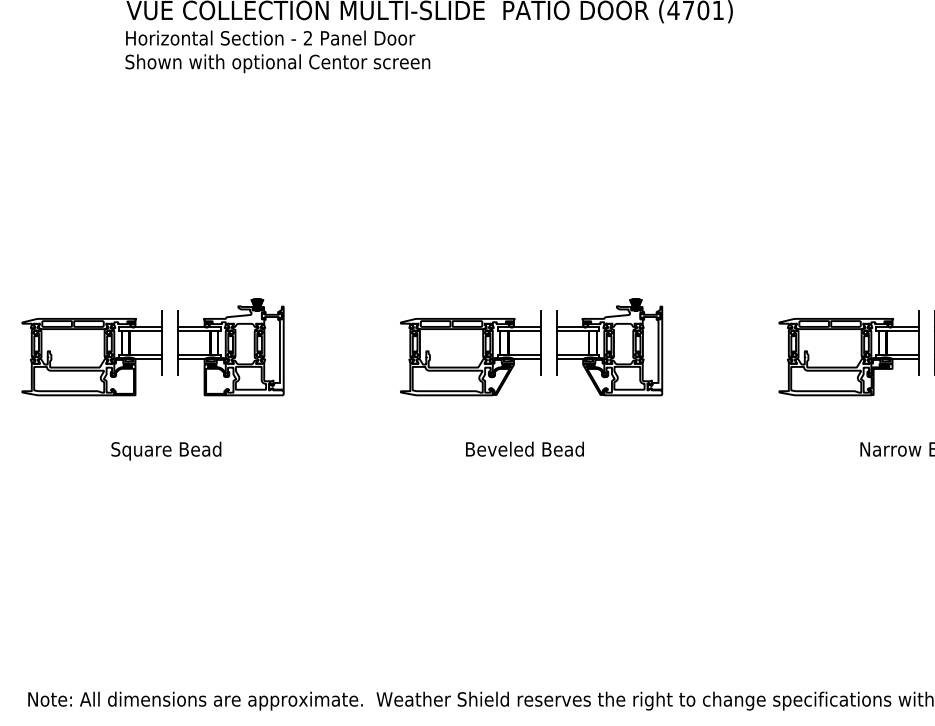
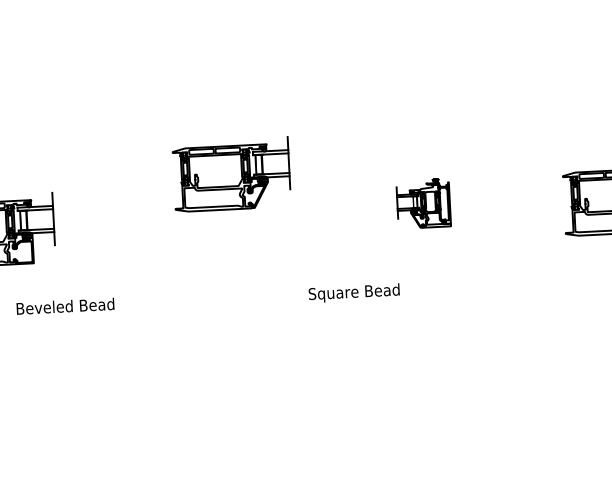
part: (230, 347) -> (110, 219), removed
part: (609, 347) -> (423, 203), size x0.6
part: (470, 353) -> (231, 174), moved
text: (170, 450) -> (65, 307), Square Bead -> Beveled Bead
text: (524, 450) -> (357, 292), Beveled Bead -> Square Bead

